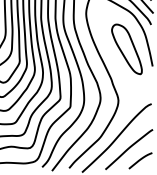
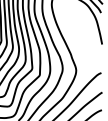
part: (126, 49) -> (82, 31), removed

